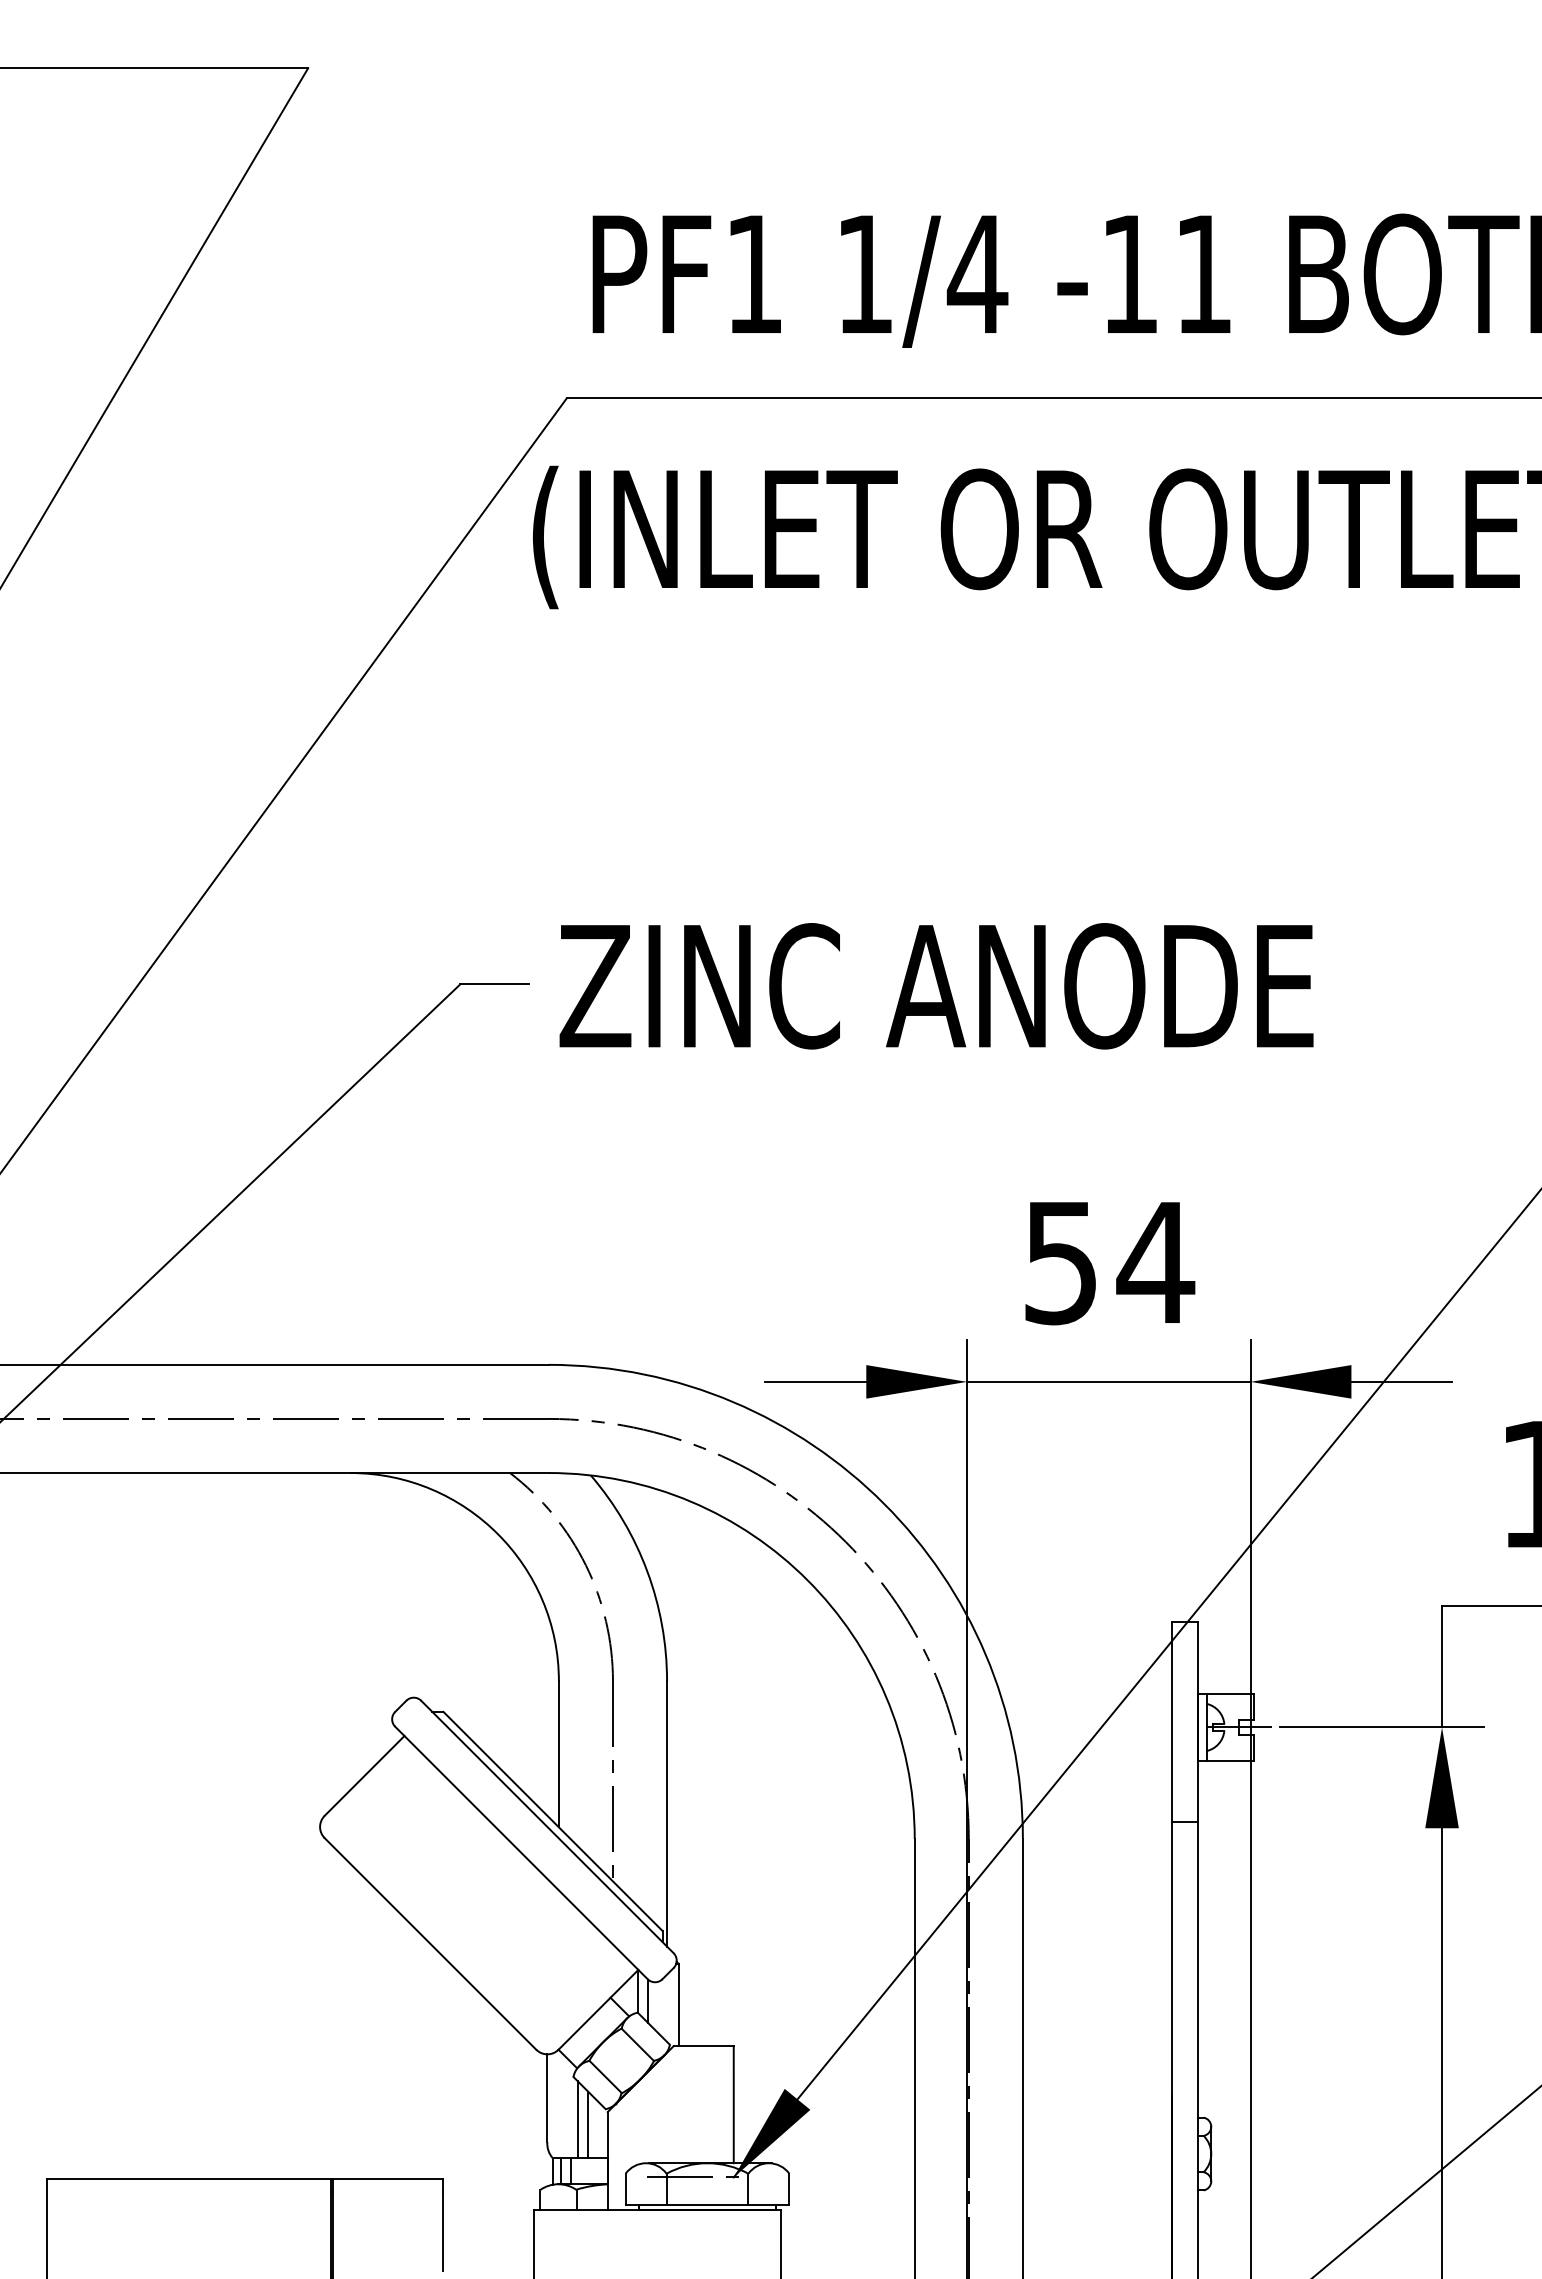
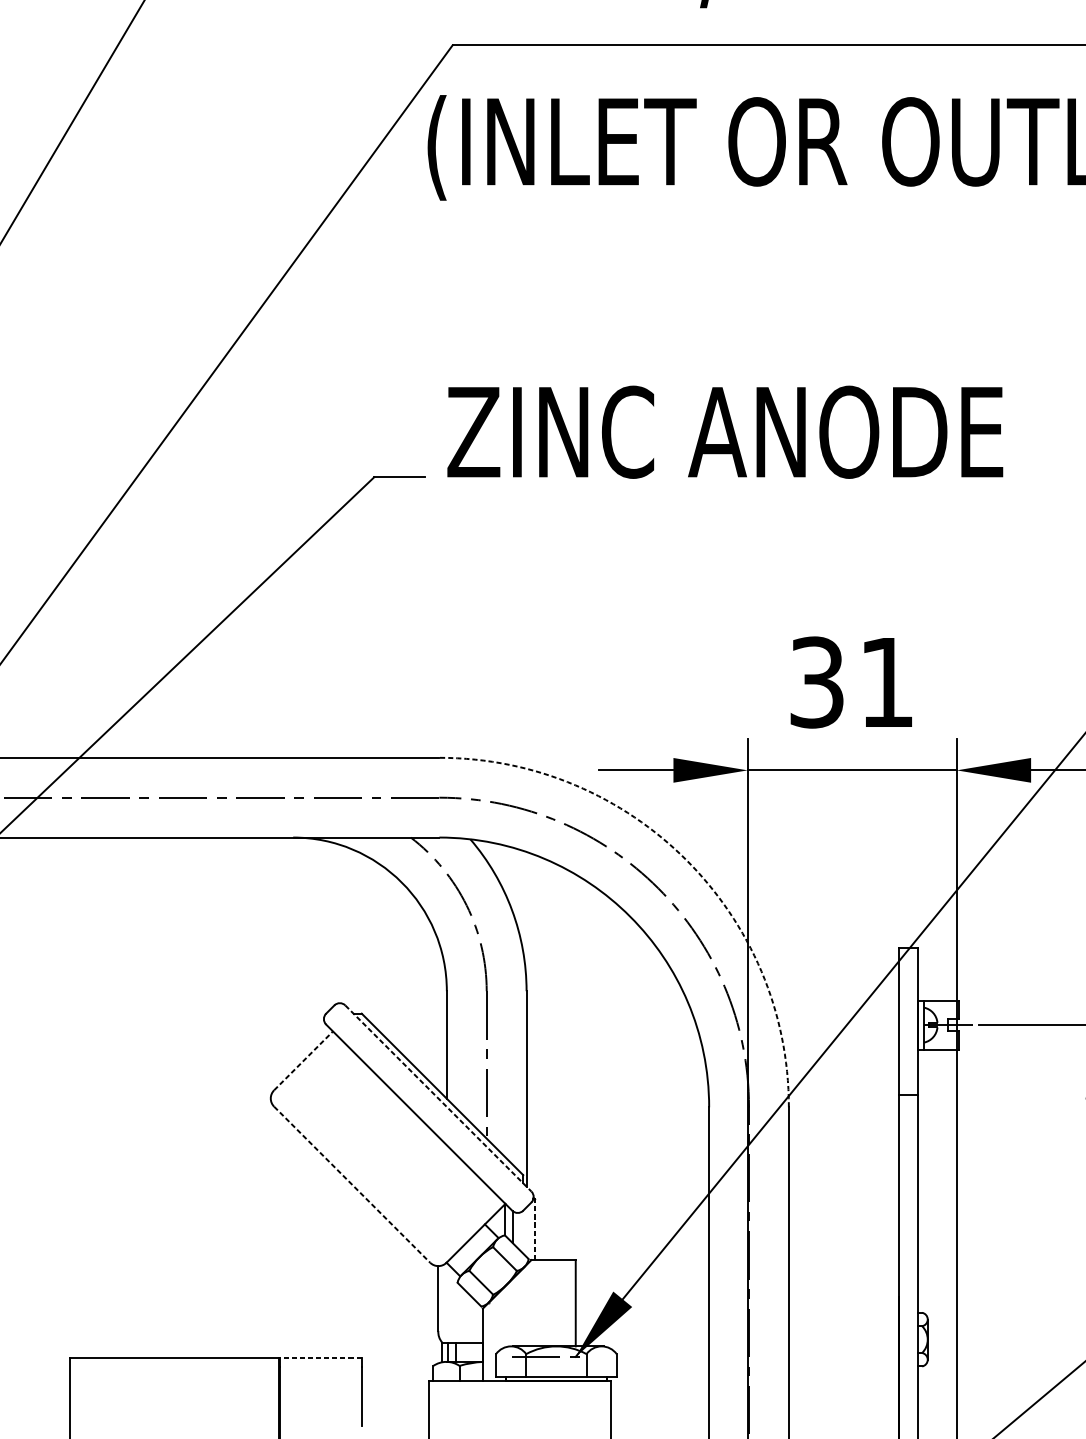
text: (936, 986) -> (725, 432), moved
text: (1110, 1262) -> (853, 682), 54 -> 31
arc: (884, 1503) -> (686, 860), solid -> dashed
line: (364, 1775) -> (303, 1060), solid -> dashed
line: (547, 1826) -> (438, 1098), solid -> dashed
line: (430, 1943) -> (352, 1184), solid -> dashed
line: (678, 2004) -> (535, 1229), solid -> dashed
line: (577, 2119) -> (460, 1314), removed
line: (588, 2124) -> (468, 1317), removed
line: (387, 2179) -> (320, 1358), solid -> dashed

